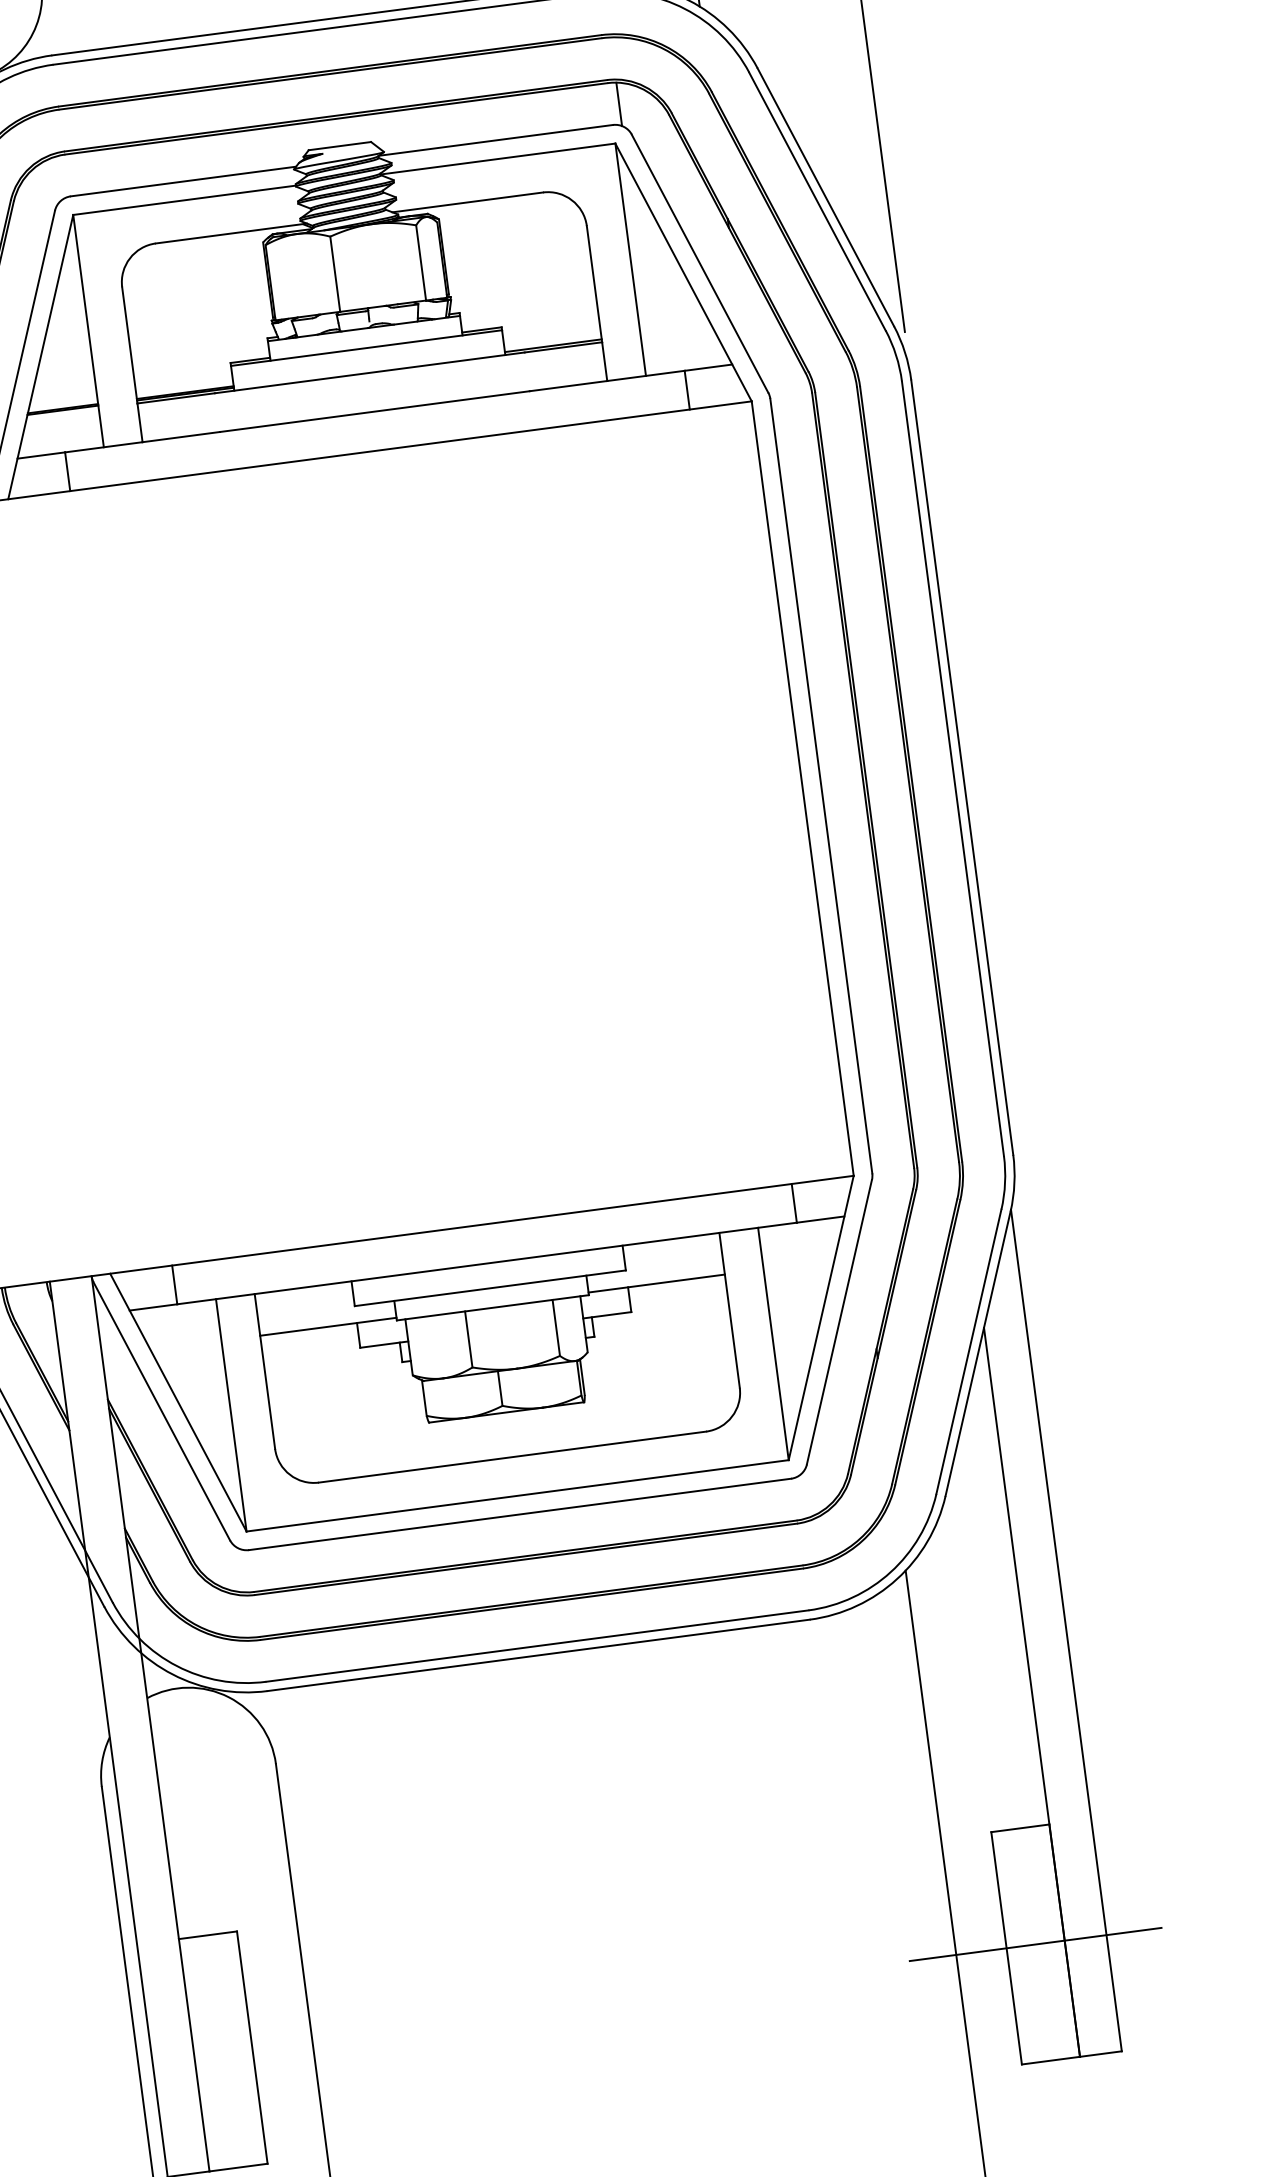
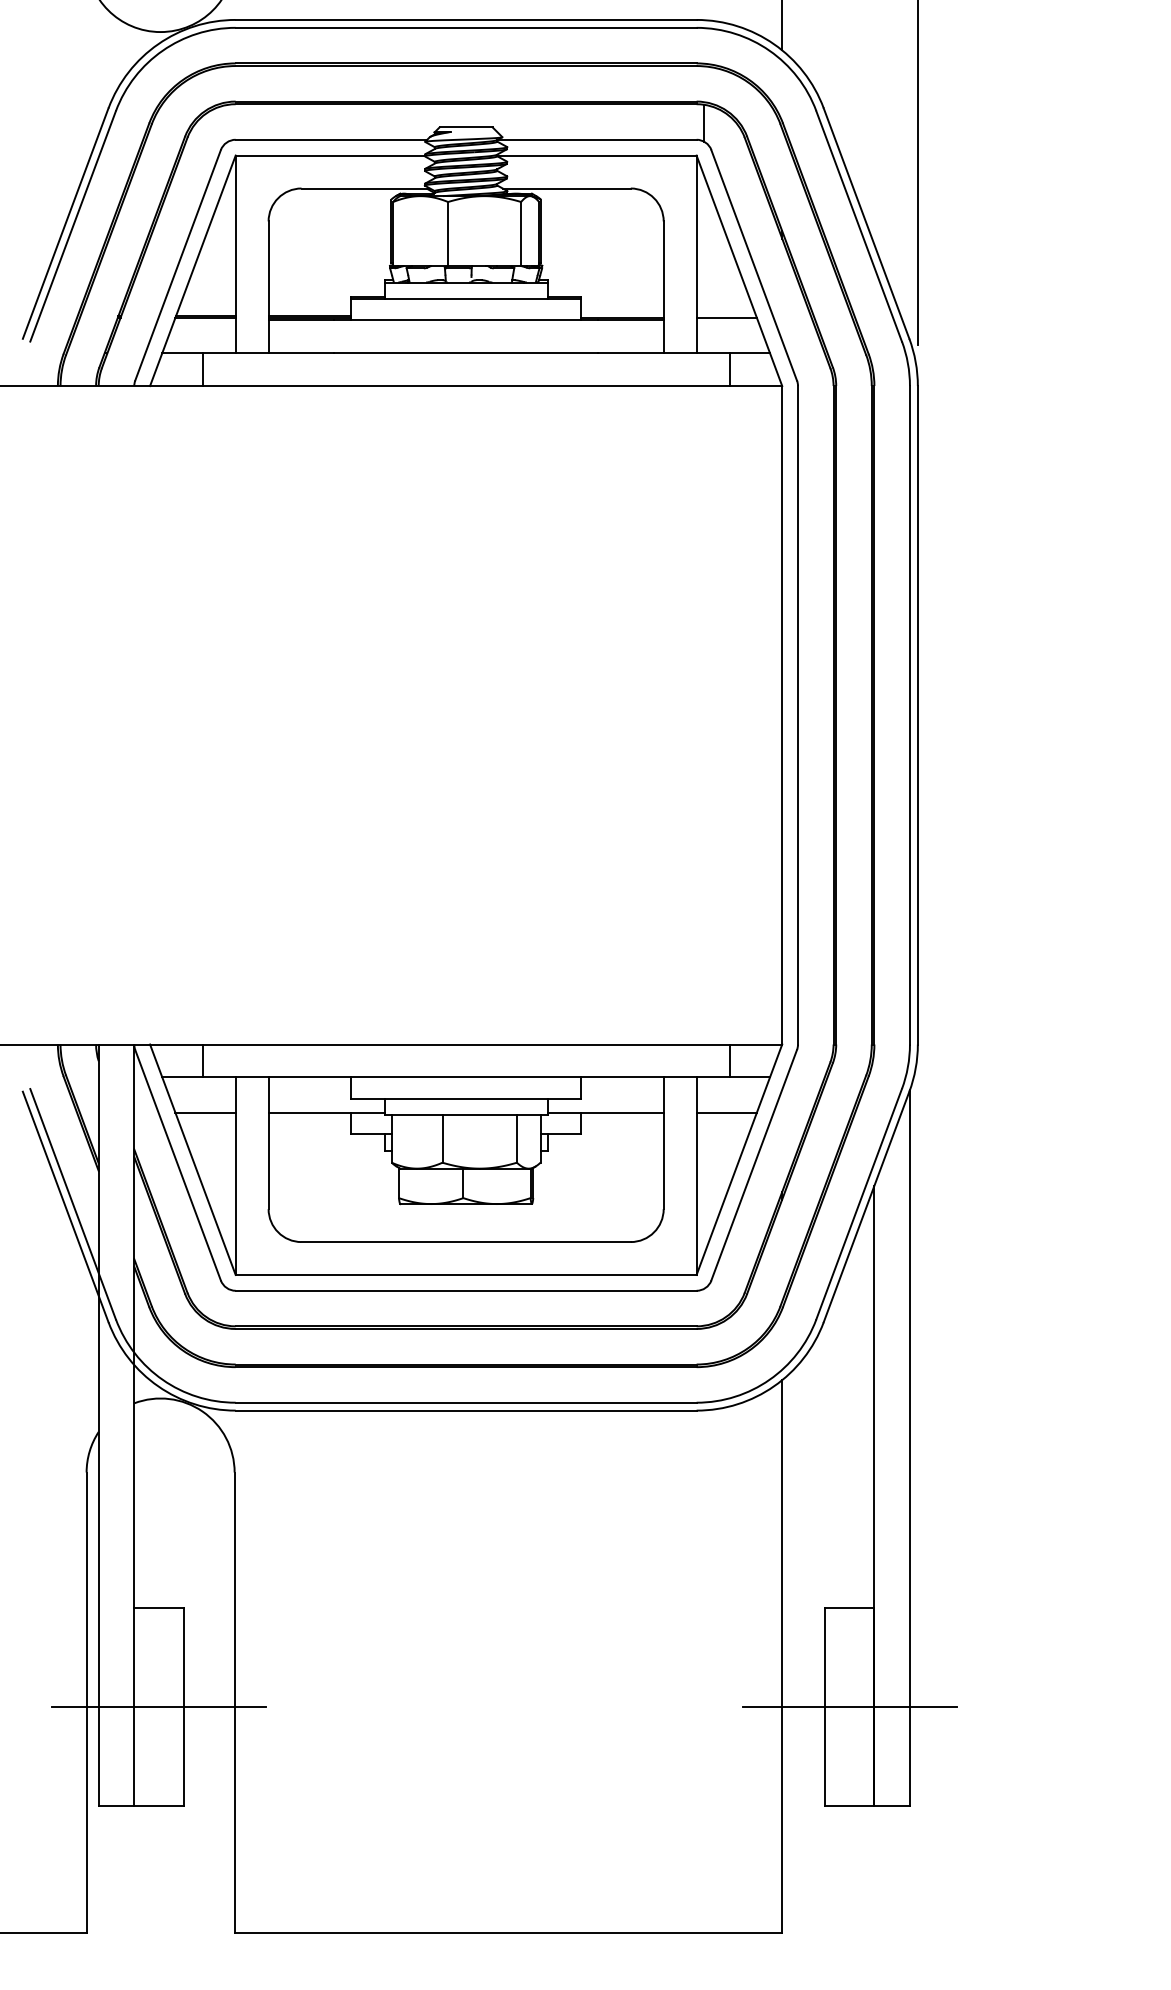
line: (675, 329) -> (726, 317), added
line: (798, 1264) -> (726, 1112), added
line: (185, 1345) -> (205, 1112), added
line: (222, 2051) -> (158, 1706), added

